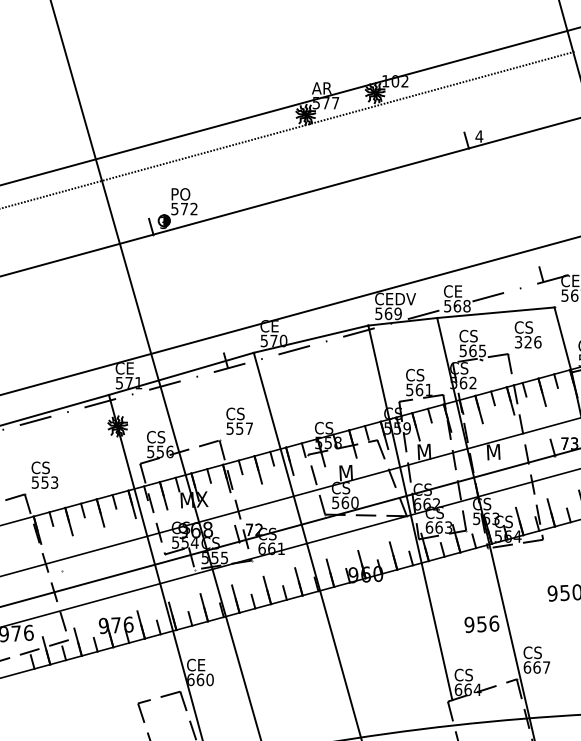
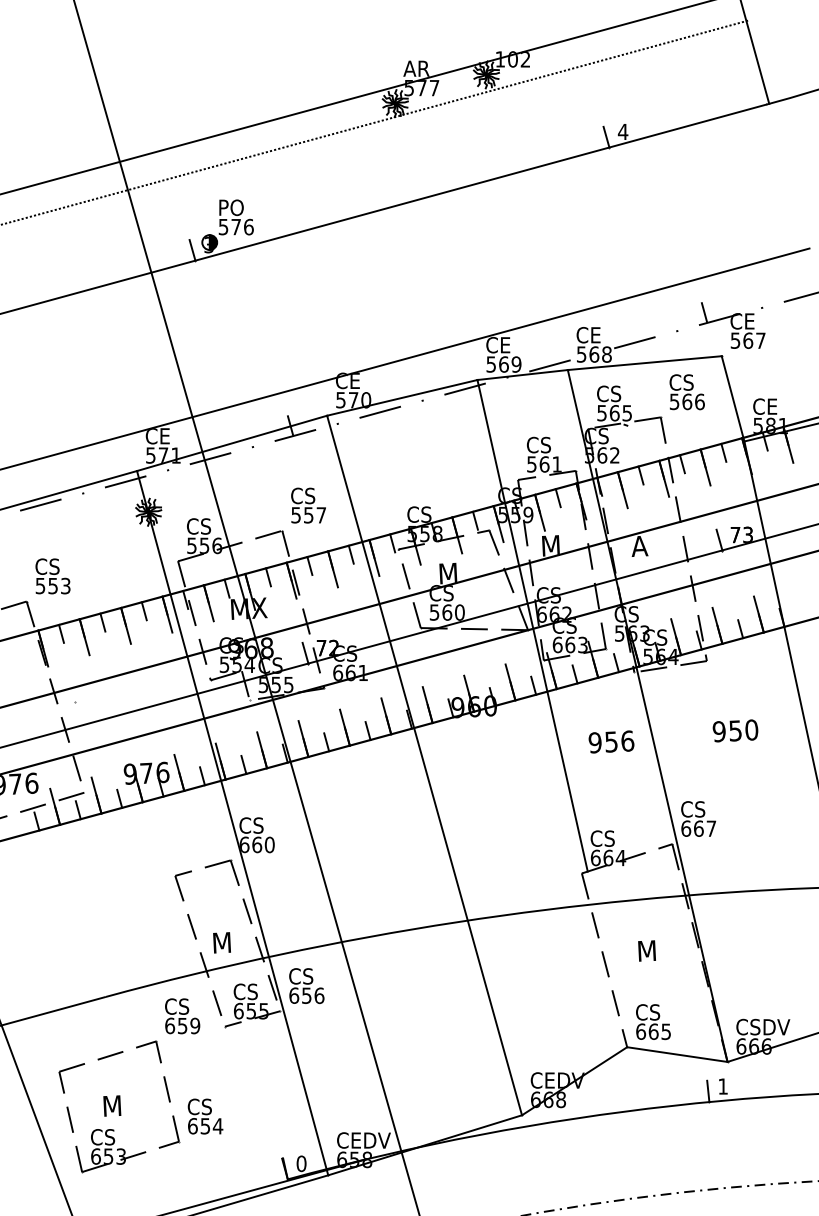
text: (193, 208) -> (248, 226), 572 -> 576
text: (405, 299) -> (526, 345), CEDV -> CE
text: (523, 341) -> (681, 401), 326 -> 566
text: (492, 451) -> (640, 545), M -> A
text: (481, 623) -> (611, 741), moved
text: (201, 665) -> (258, 825), CE -> CS

